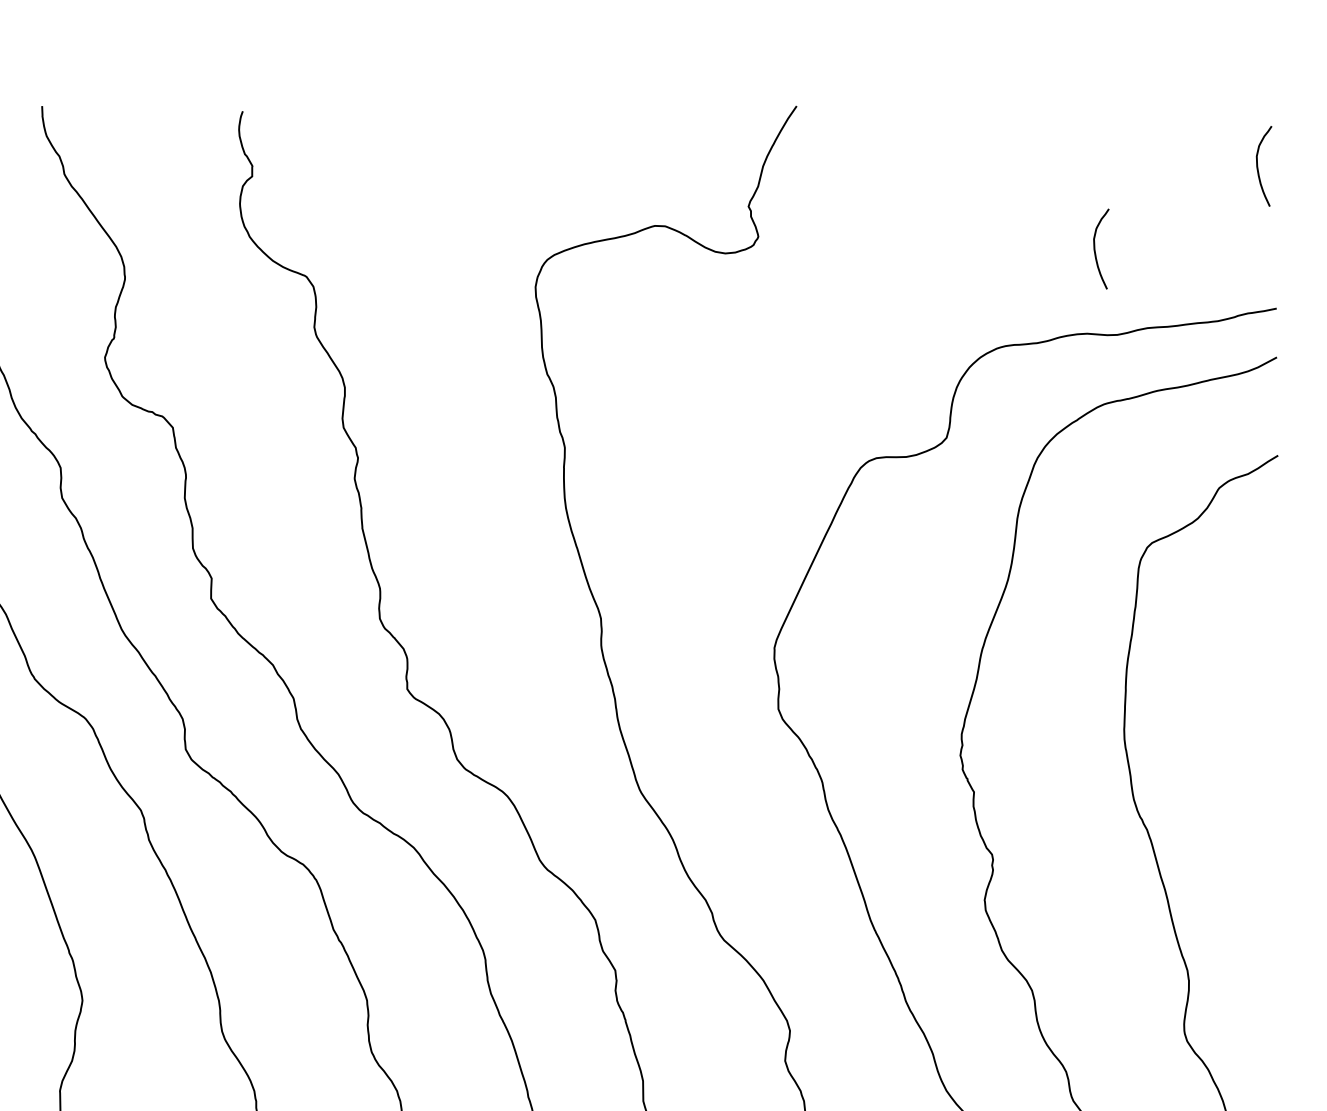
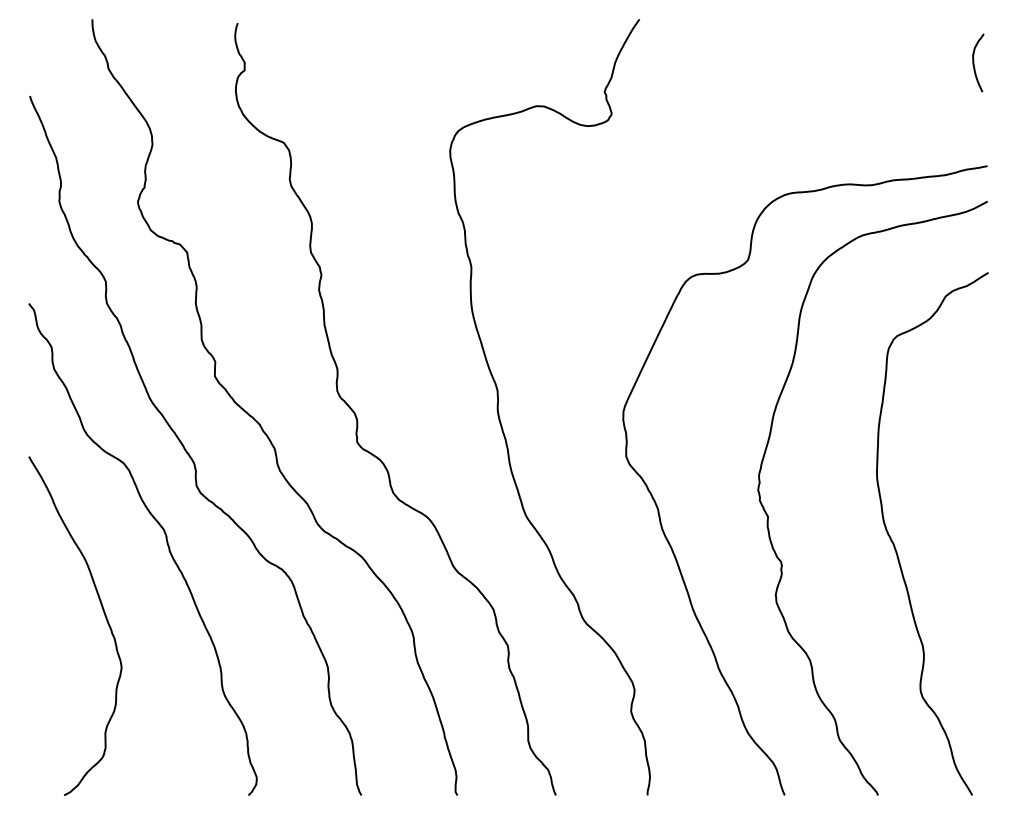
curve: (1096, 248) -> (856, 122), removed

